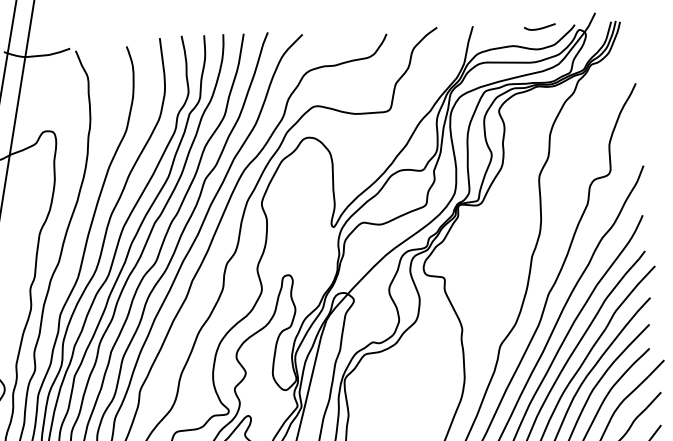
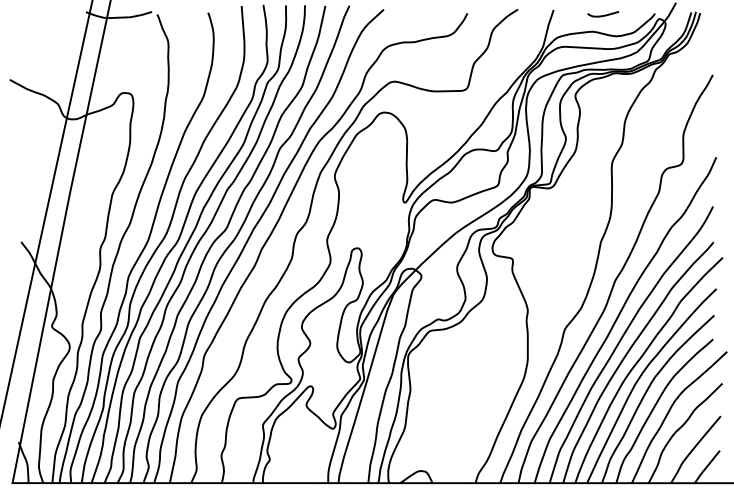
curve: (541, 27) -> (604, 14), moved

